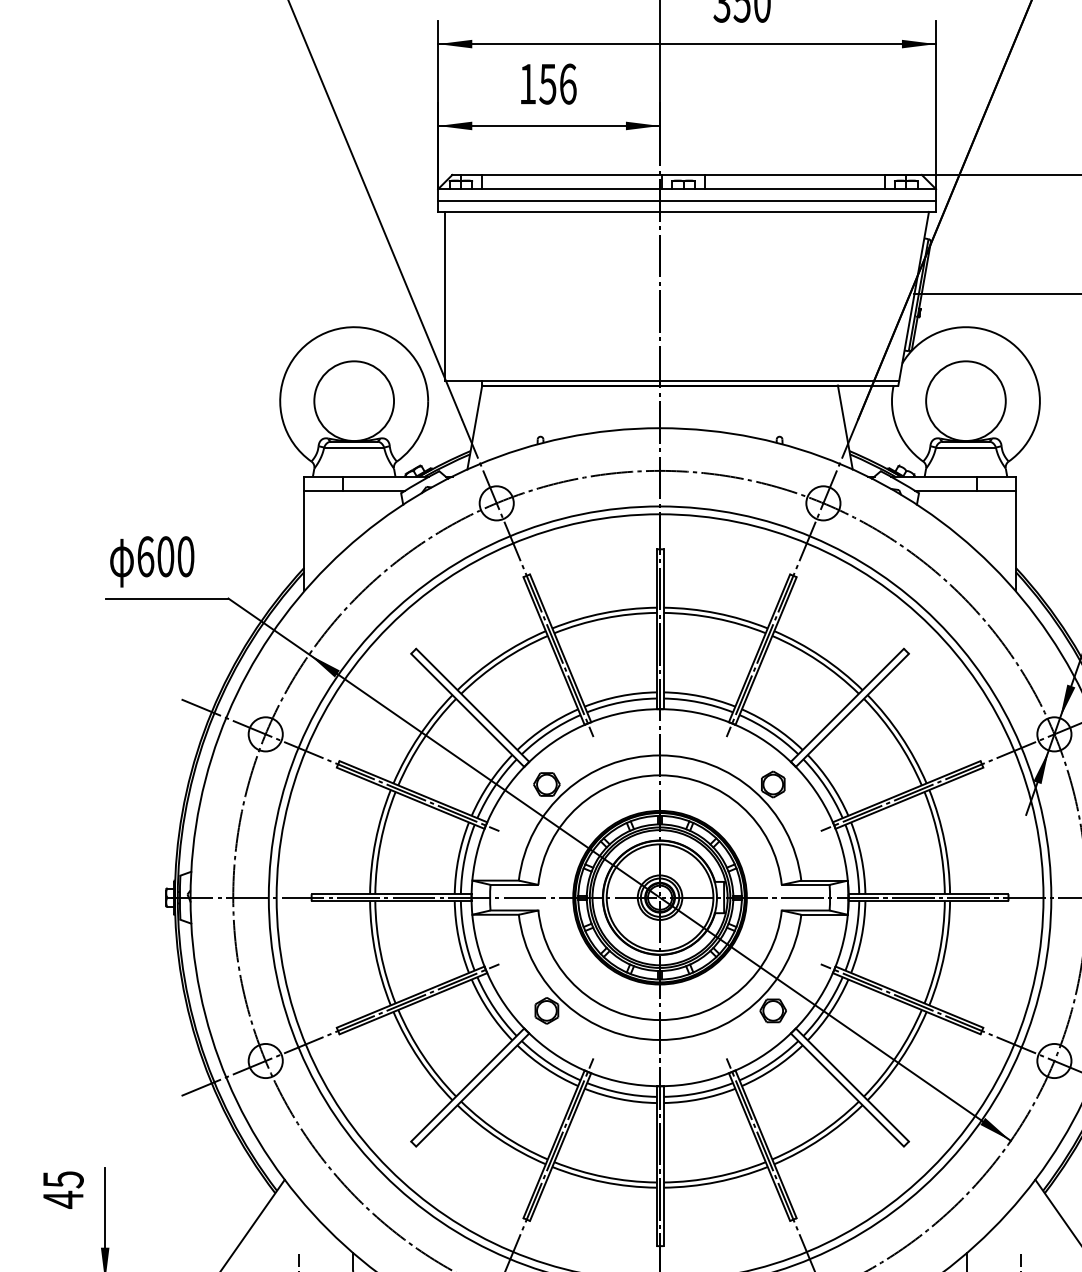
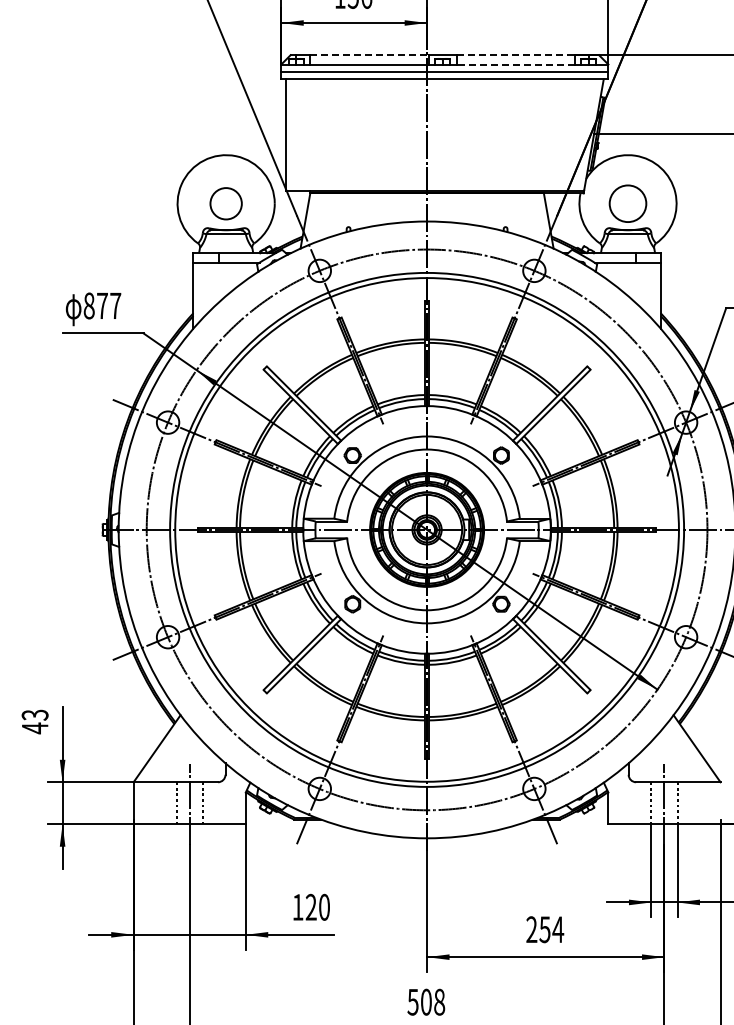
line: (572, 175) -> (369, 55), solid -> dashed
line: (796, 175) -> (516, 55), solid -> dashed
line: (794, 189) -> (515, 64), solid -> dashed
circle: (354, 400) -> (226, 203), size x0.6
circle: (965, 400) -> (627, 203), size x0.7
text: (165, 556) -> (102, 305), 600 -> 877
text: (62, 1178) -> (34, 714), 45 -> 43

